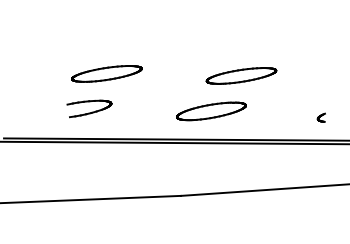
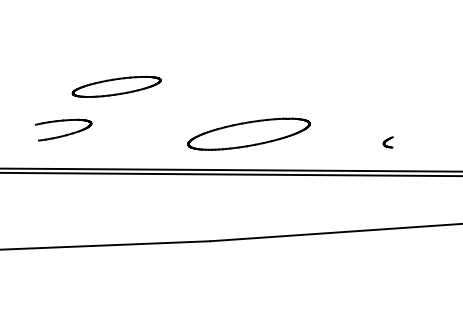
part: (241, 75) -> (286, 89), removed
part: (89, 108) -> (63, 129), moved
part: (211, 111) -> (248, 134), size x1.4

